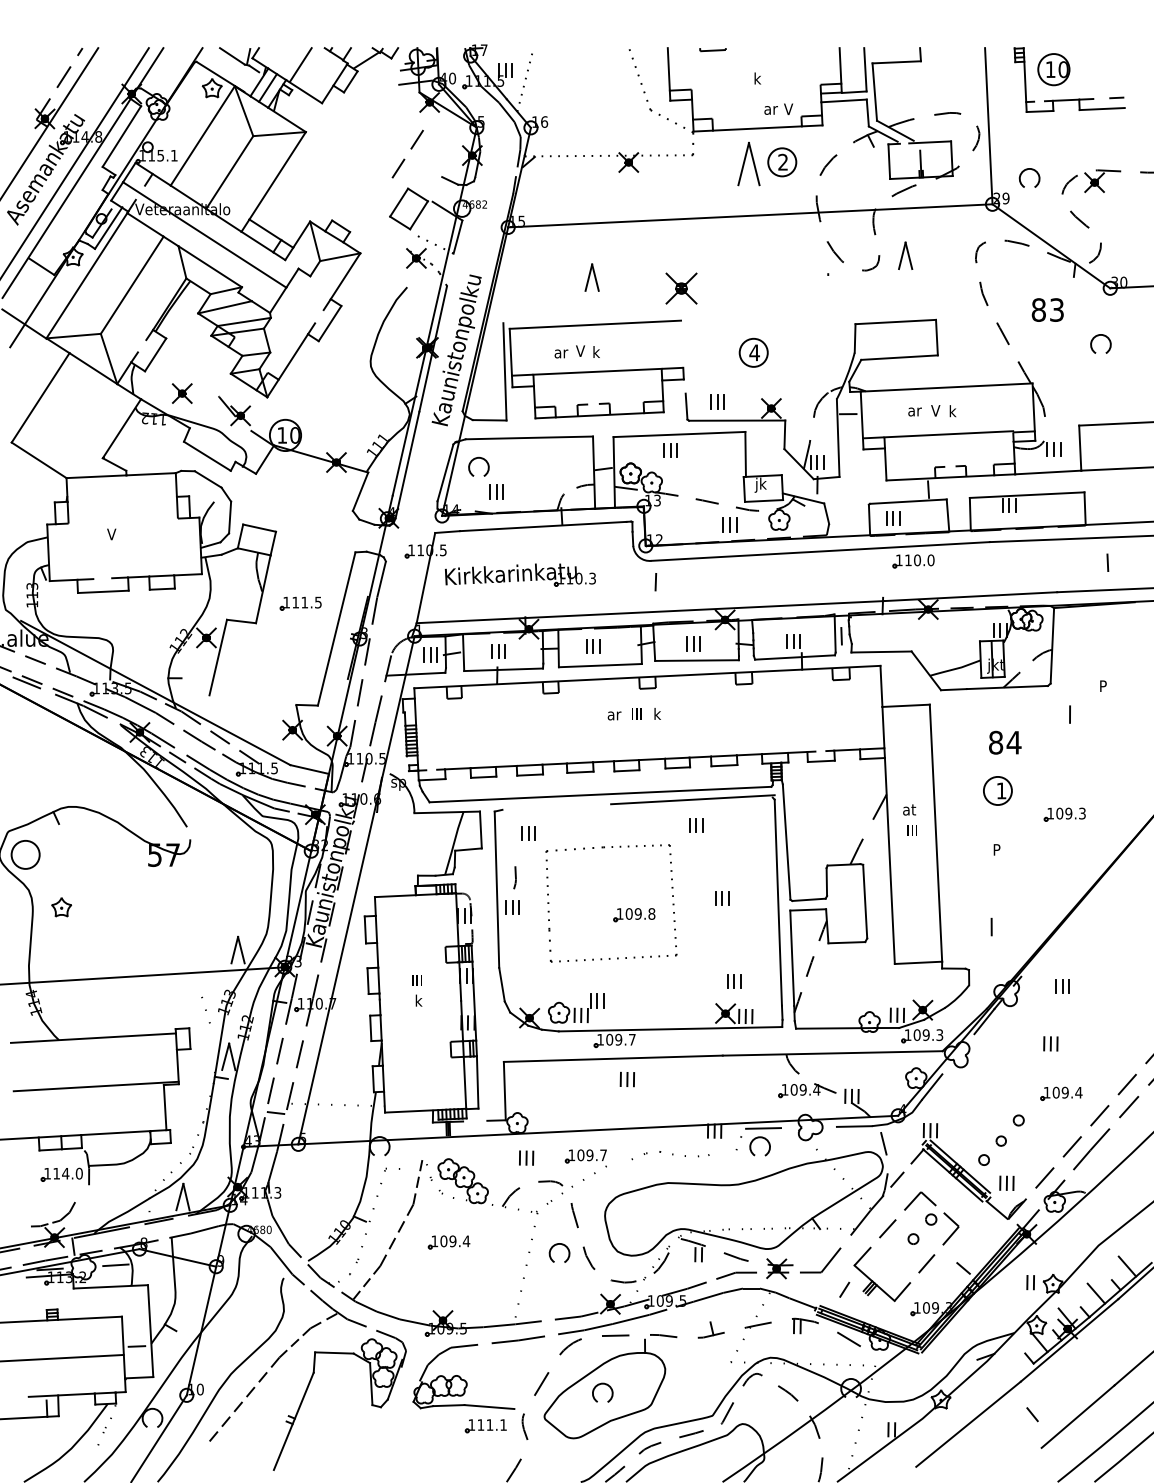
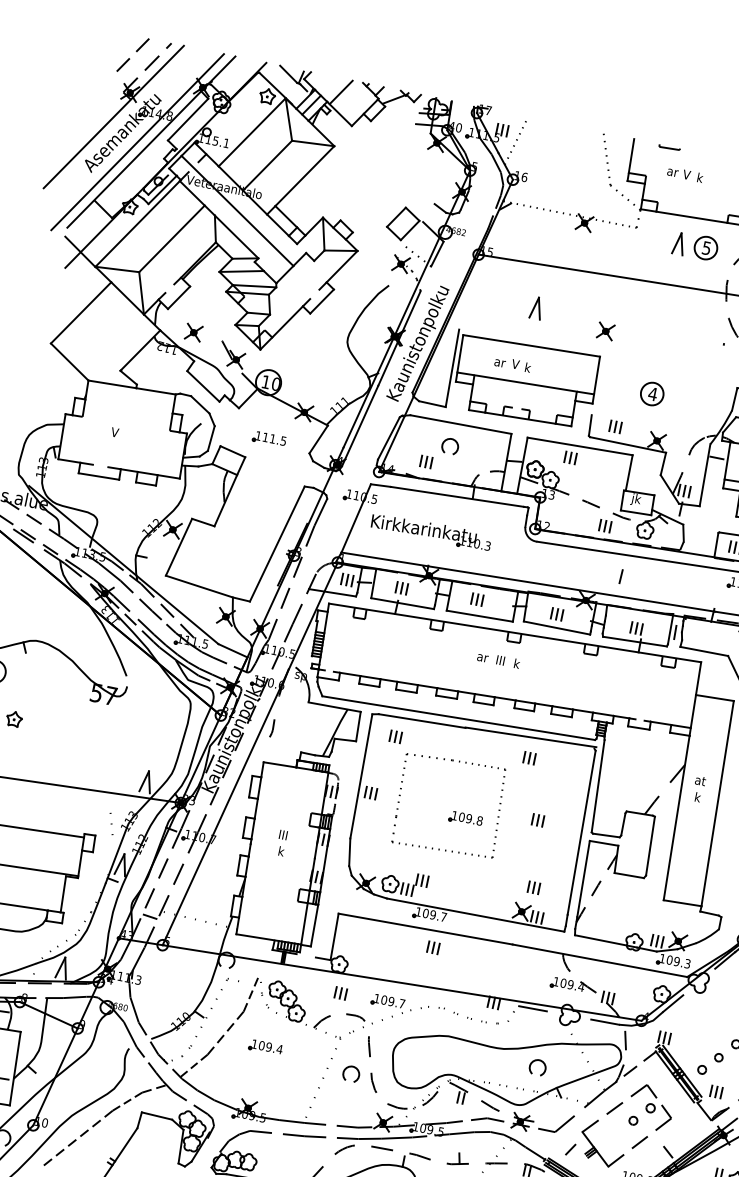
text: (778, 108) -> (678, 172), moved
line: (411, 149) -> (136, 52), moved
text: (782, 161) -> (706, 247), 2 -> 5
part: (748, 163) -> (679, 243), size x0.62
part: (681, 288) -> (605, 331), size x0.62
line: (682, 343) -> (597, 374), added
part: (476, 459) -> (449, 440), moved
line: (655, 582) -> (620, 576), moved
part: (300, 603) -> (269, 438), moved
line: (252, 699) -> (199, 586), added
line: (556, 806) -> (422, 720), added
text: (911, 830) -> (698, 797), III -> k
line: (515, 877) -> (272, 728), moved
part: (754, 1140) -> (534, 1061), moved
part: (670, 1155) -> (455, 1014), size x1.43

